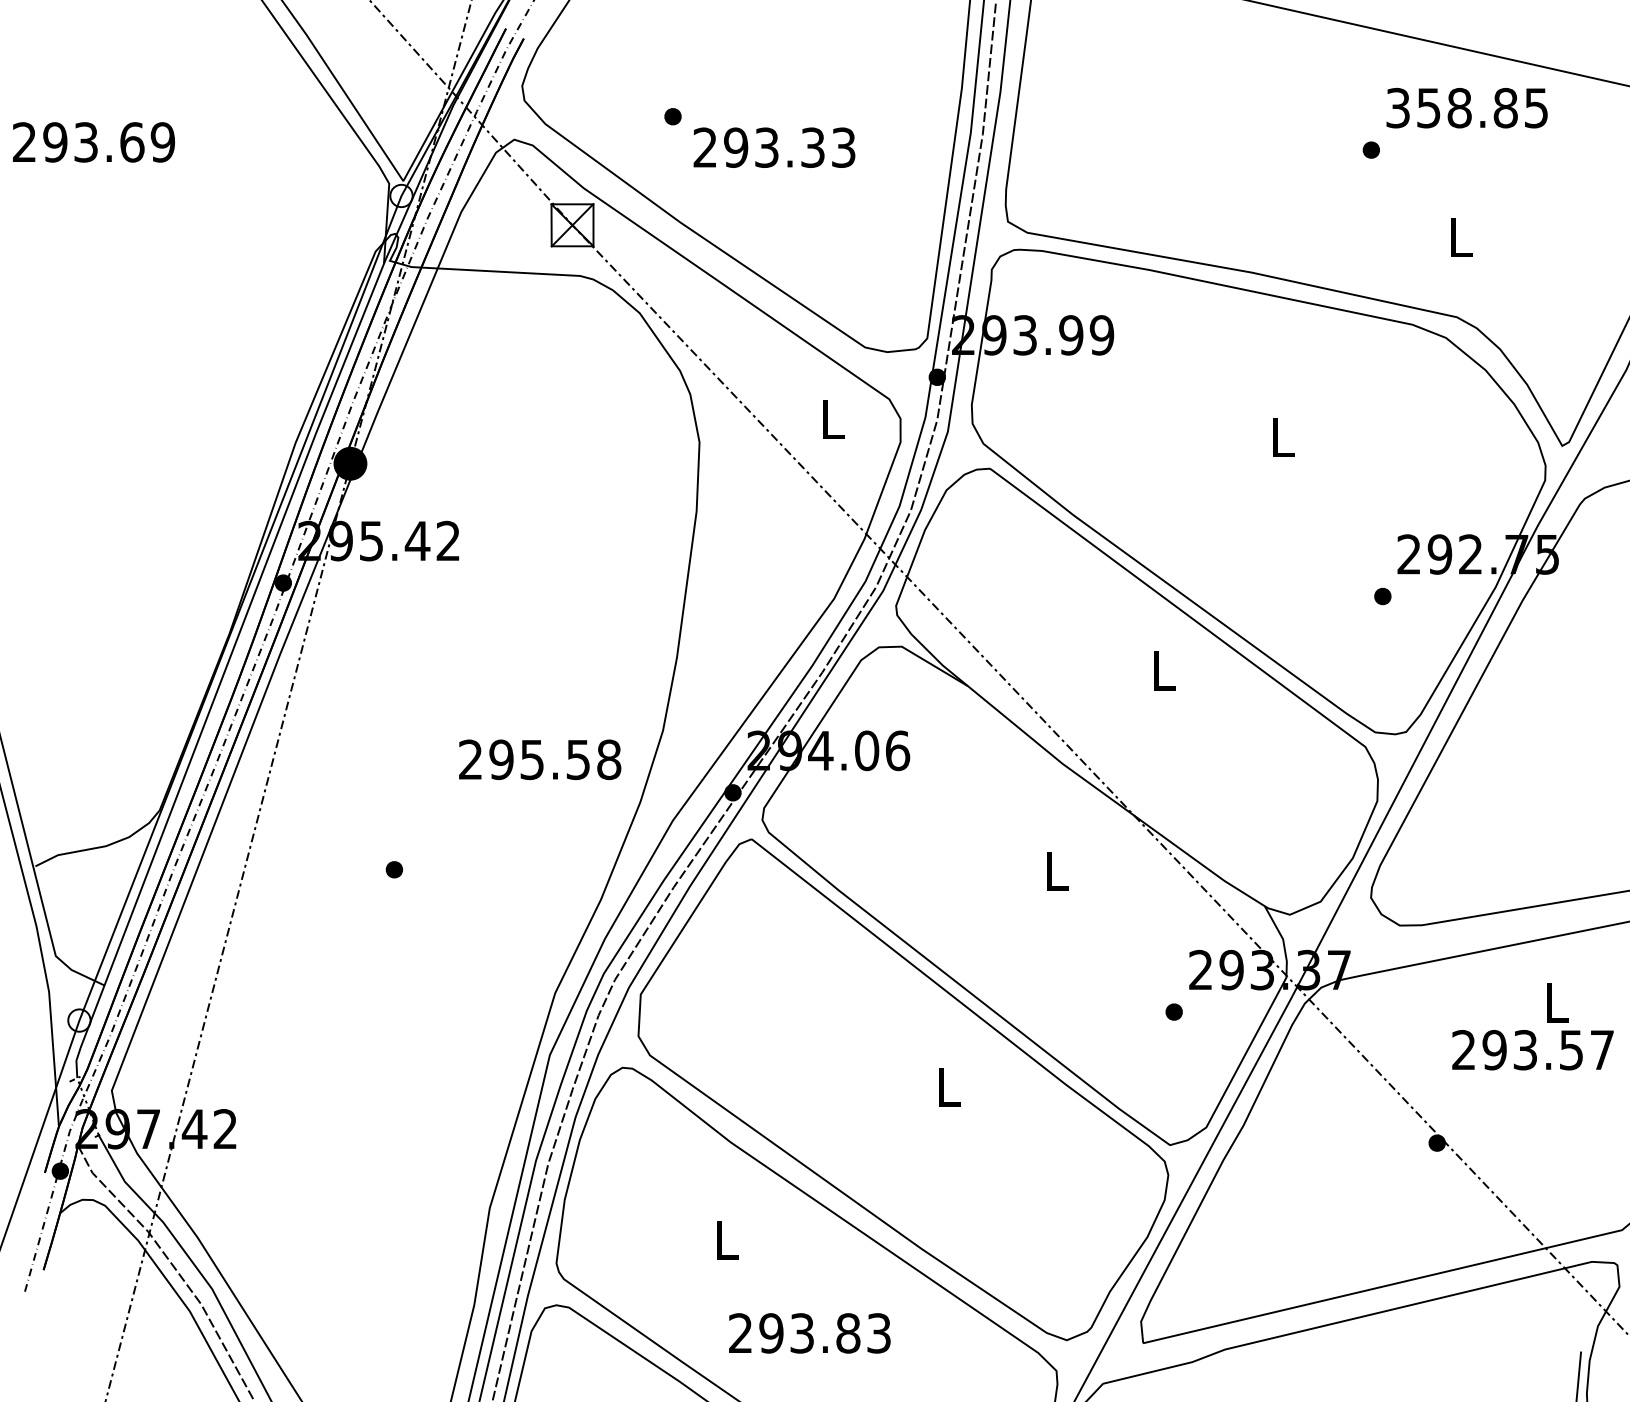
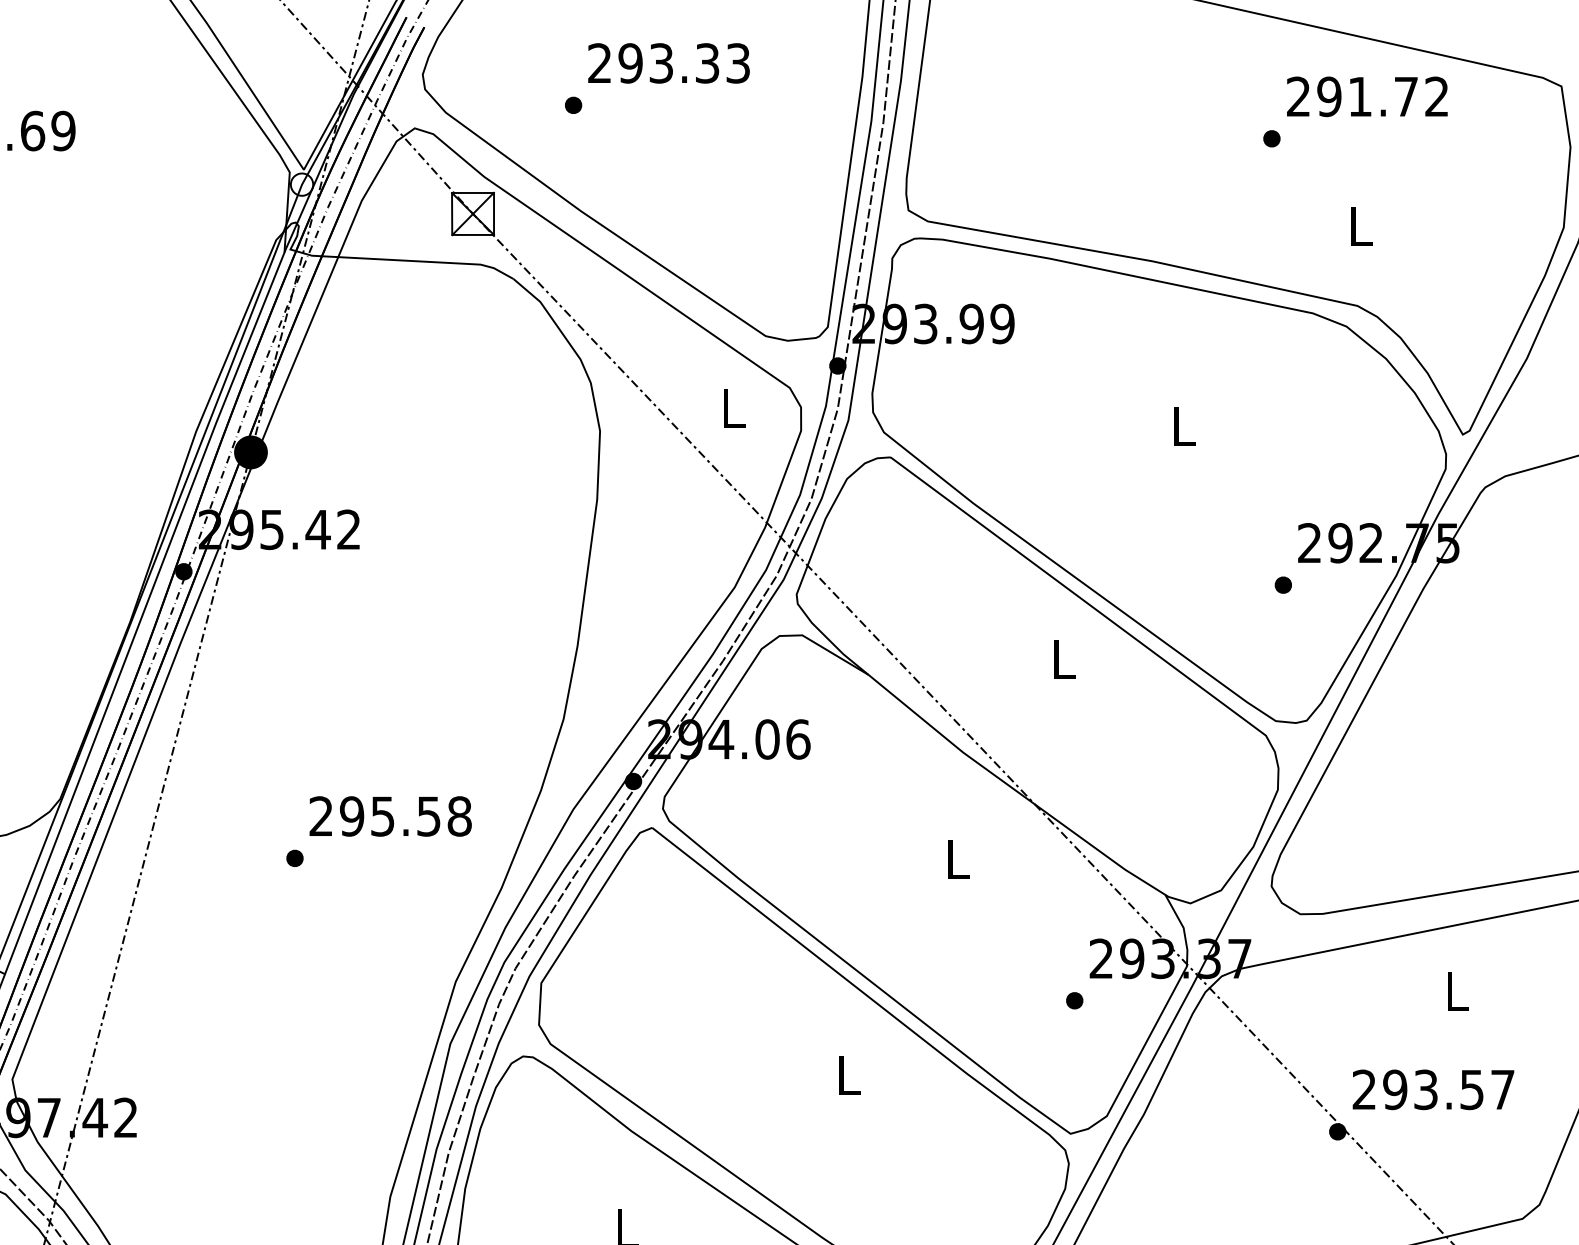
text: (1466, 107) -> (1367, 96), 358.85 -> 291.72
text: (774, 147) -> (669, 63), moved
text: (540, 759) -> (391, 816), moved
text: (1532, 1050) -> (1433, 1090), moved

